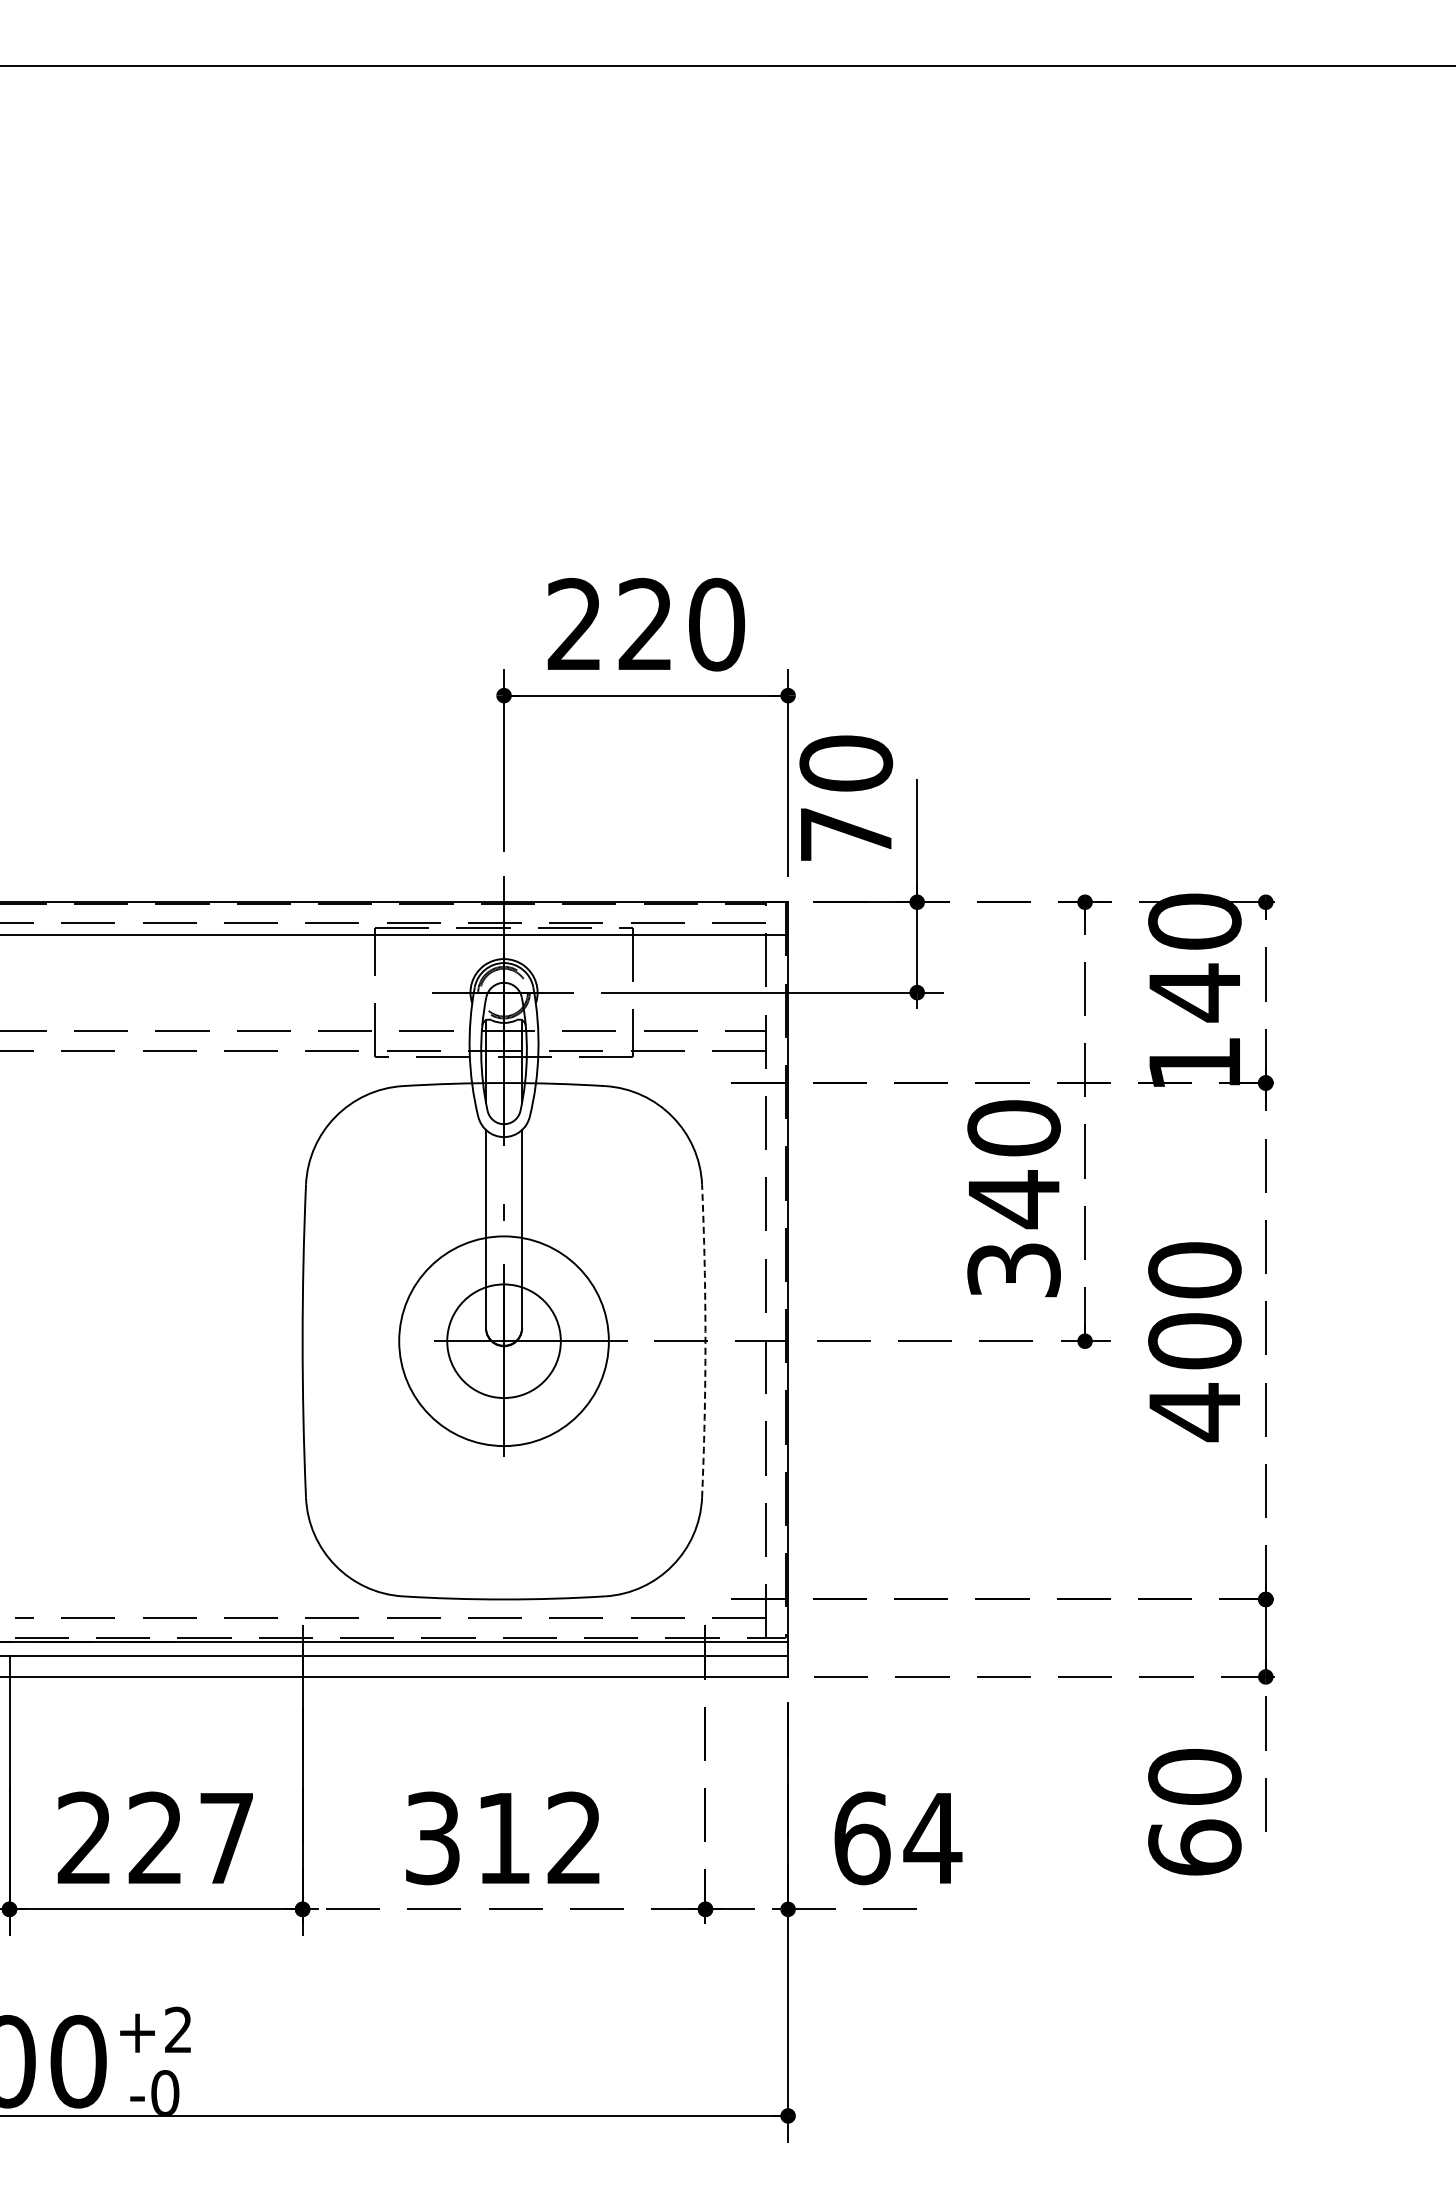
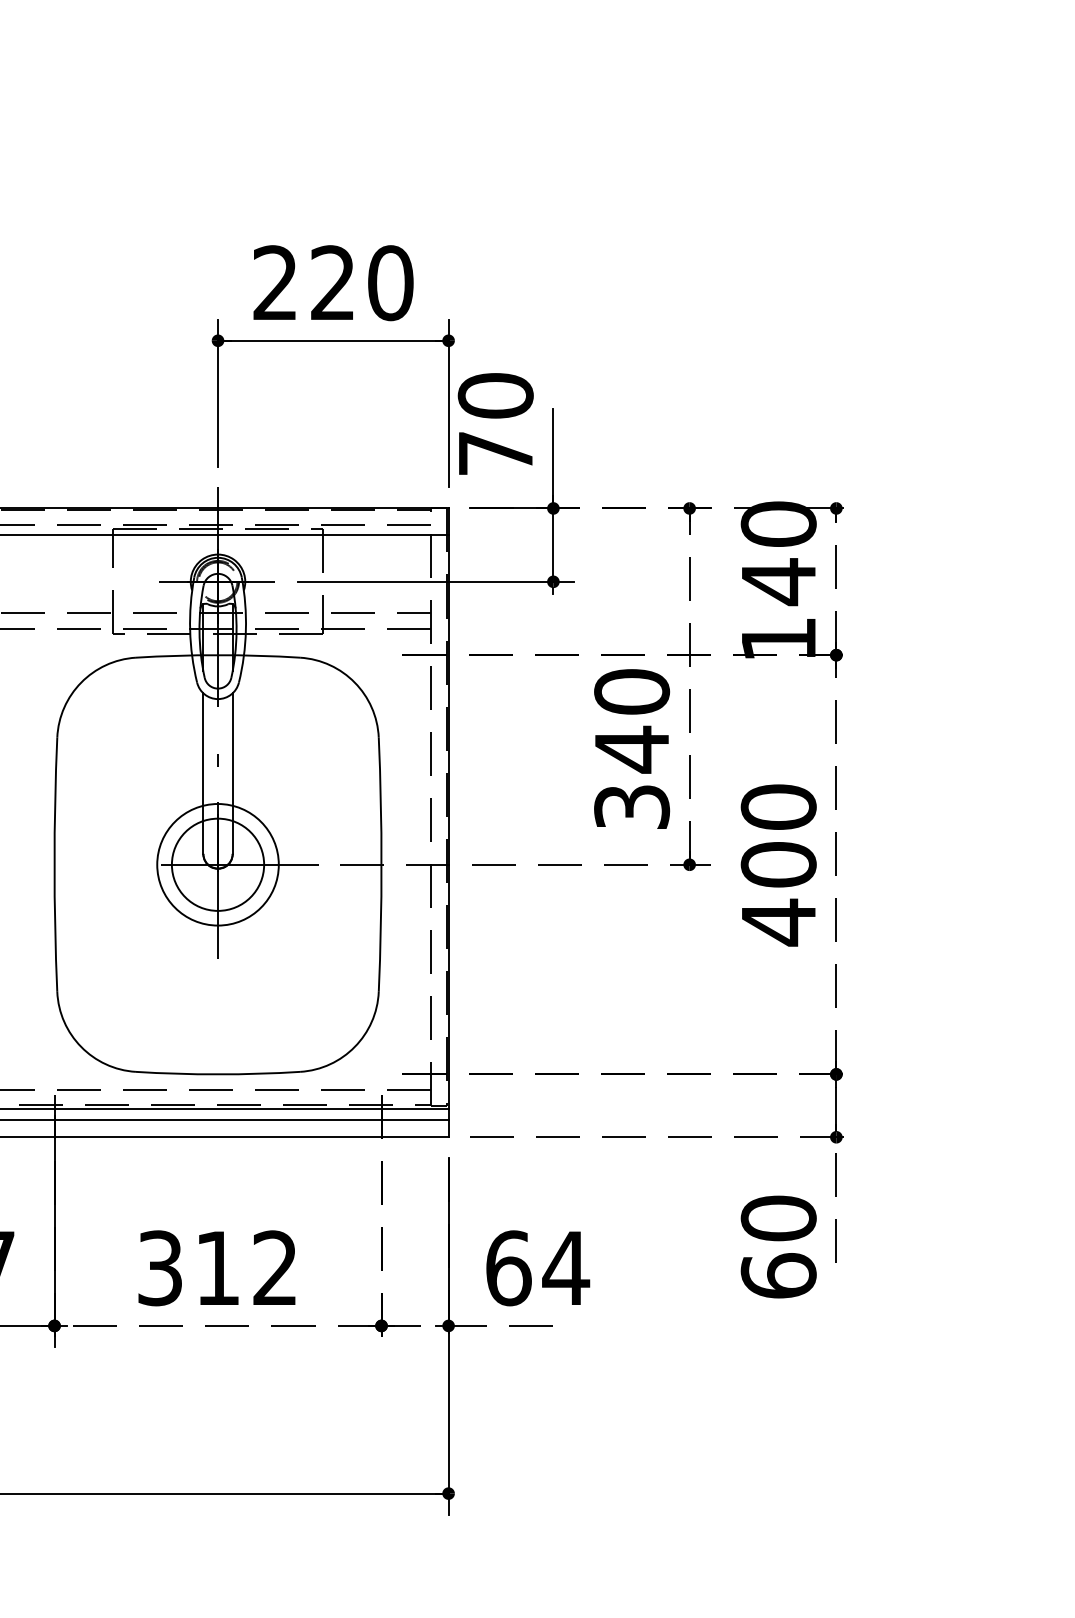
circle: (503, 1341) -> (217, 864), size x0.71
arc: (705, 1341) -> (381, 864), dashed -> solid

